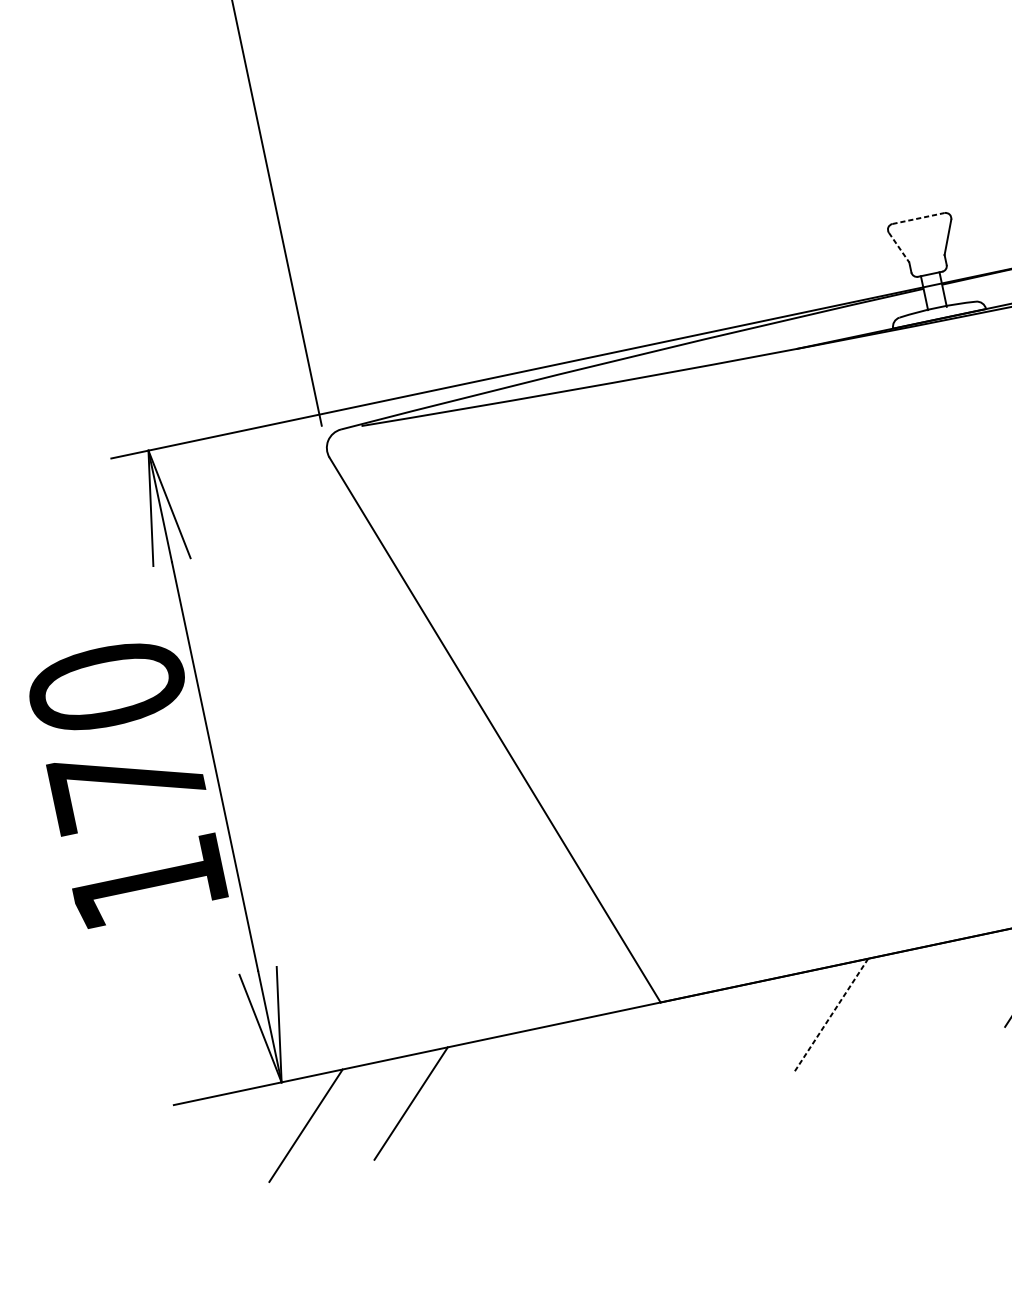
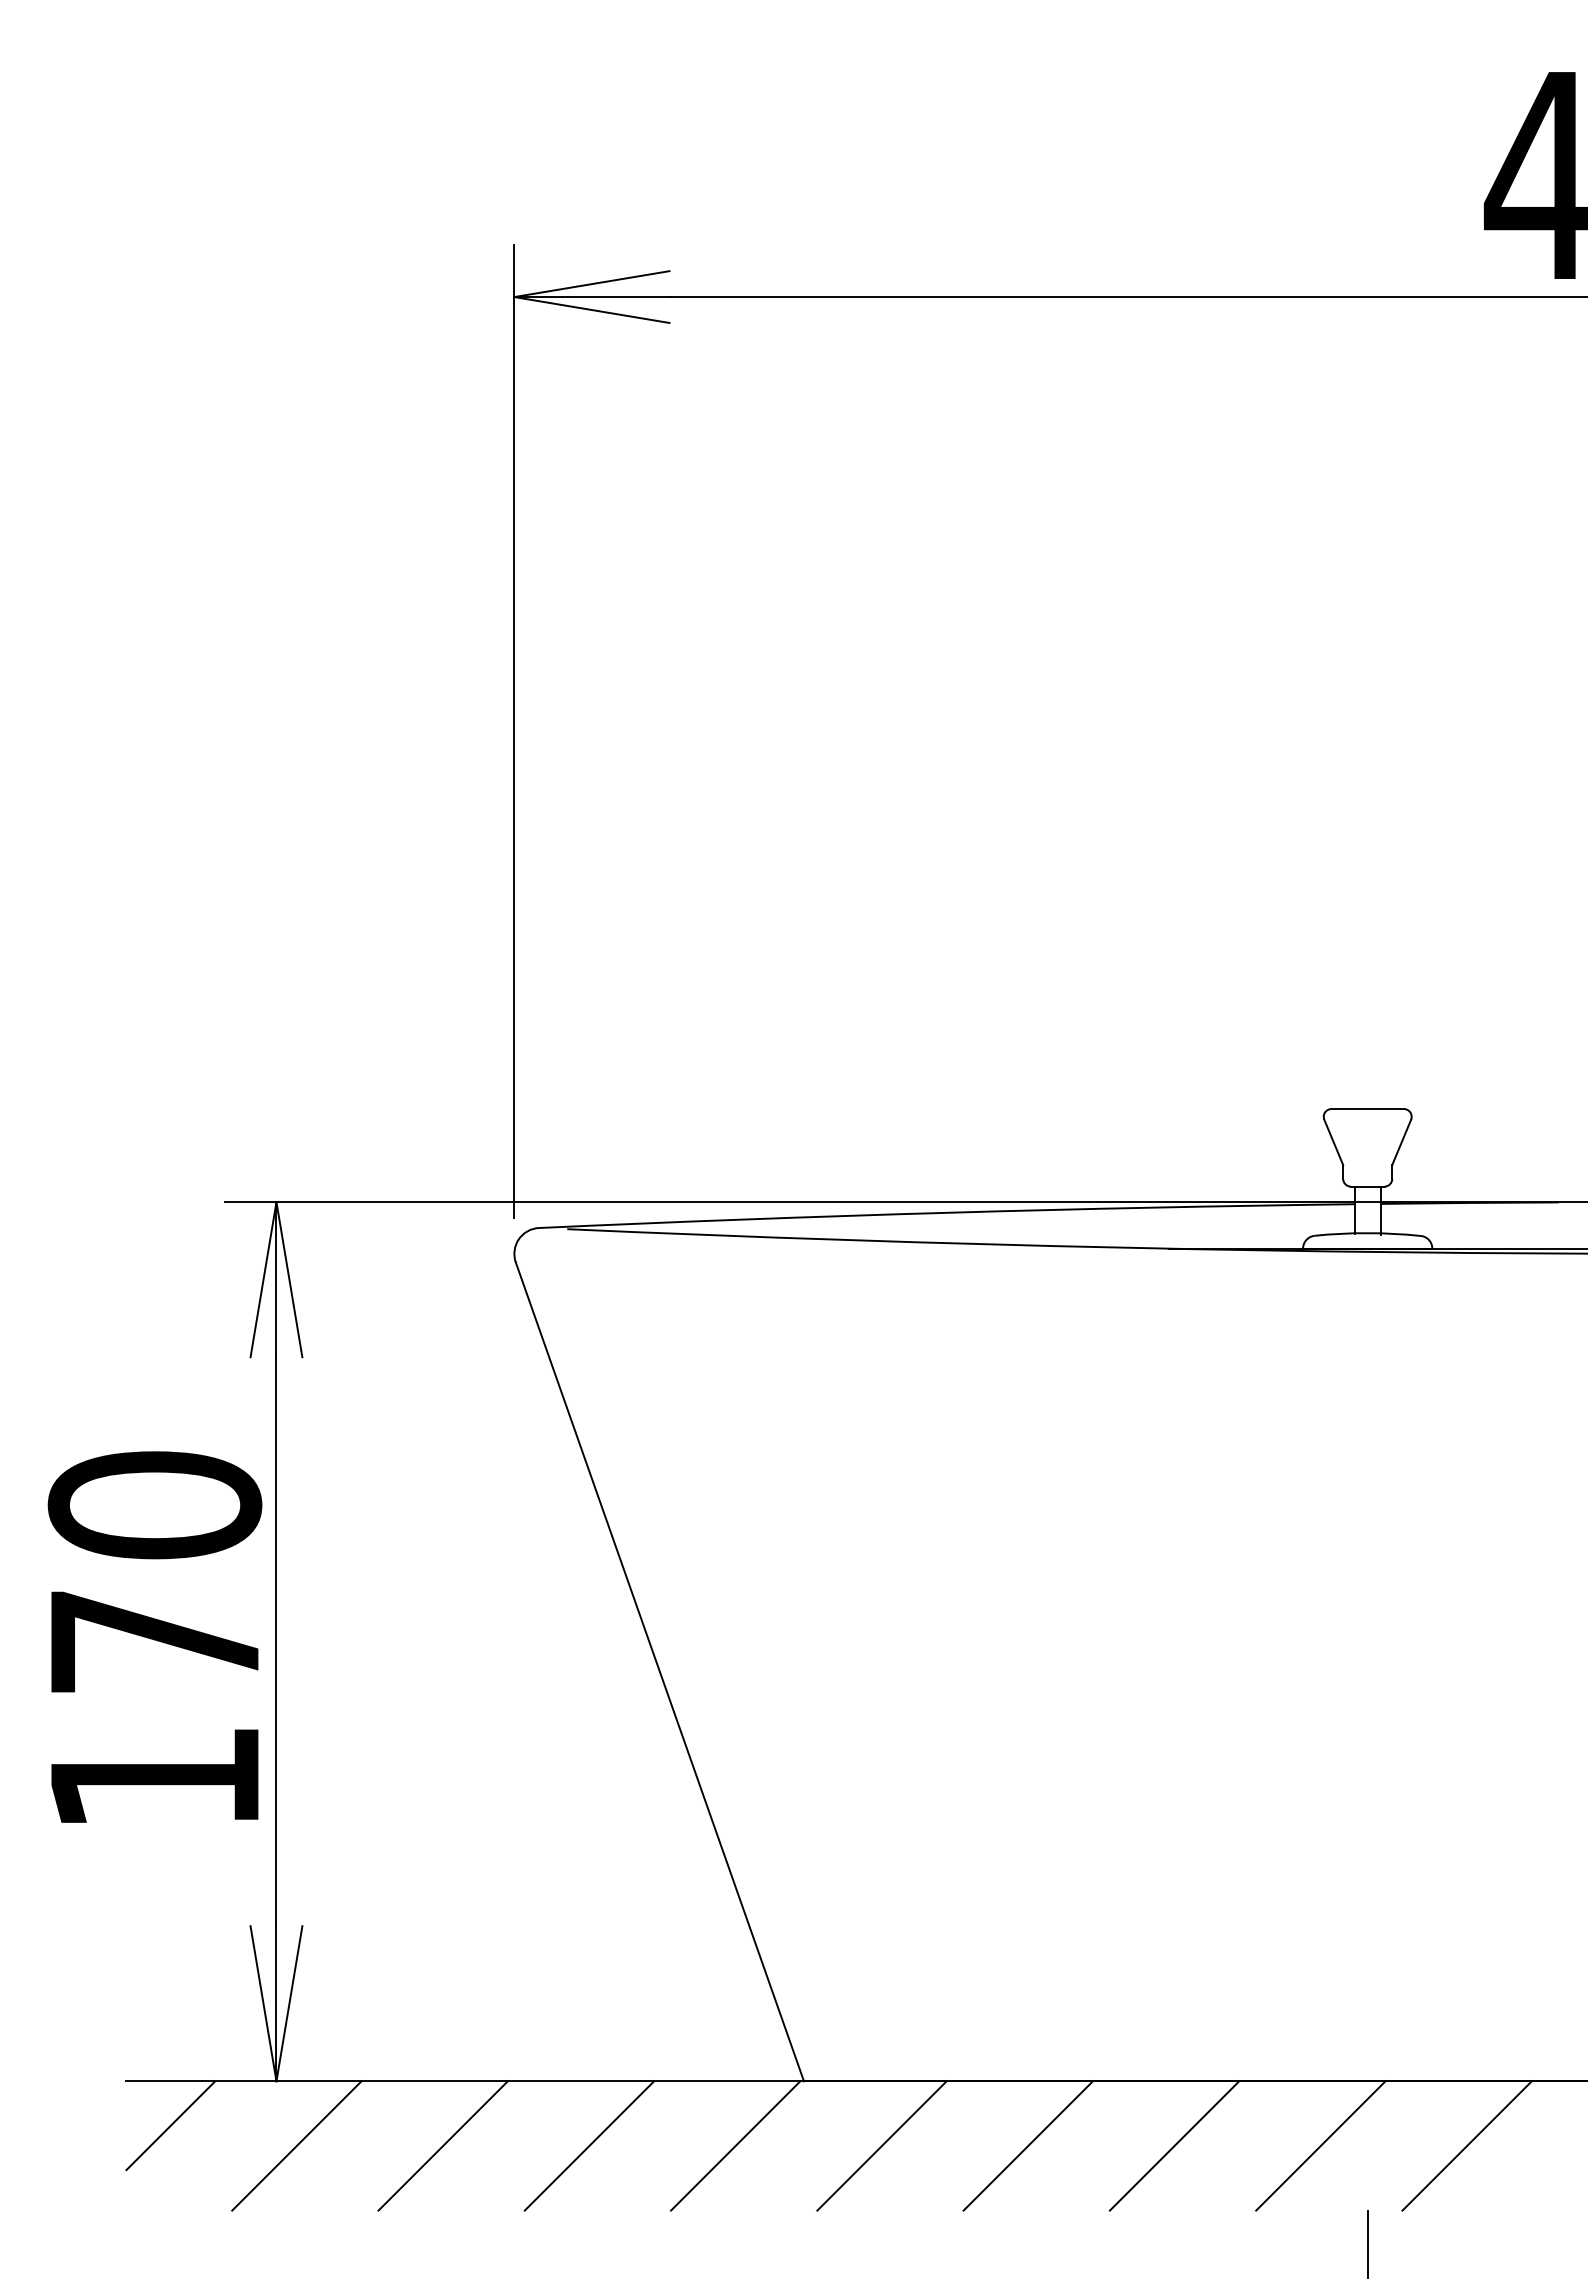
line: (919, 218) -> (1368, 1109), dashed -> solid
line: (898, 247) -> (1333, 1142), dashed -> solid
line: (936, 992) -> (1174, 2145), added
line: (831, 1014) -> (1028, 2145), dashed -> solid
line: (726, 1036) -> (881, 2145), added
line: (621, 1058) -> (735, 2145), added
line: (516, 1081) -> (589, 2145), added
line: (212, 1130) -> (170, 2125), added

